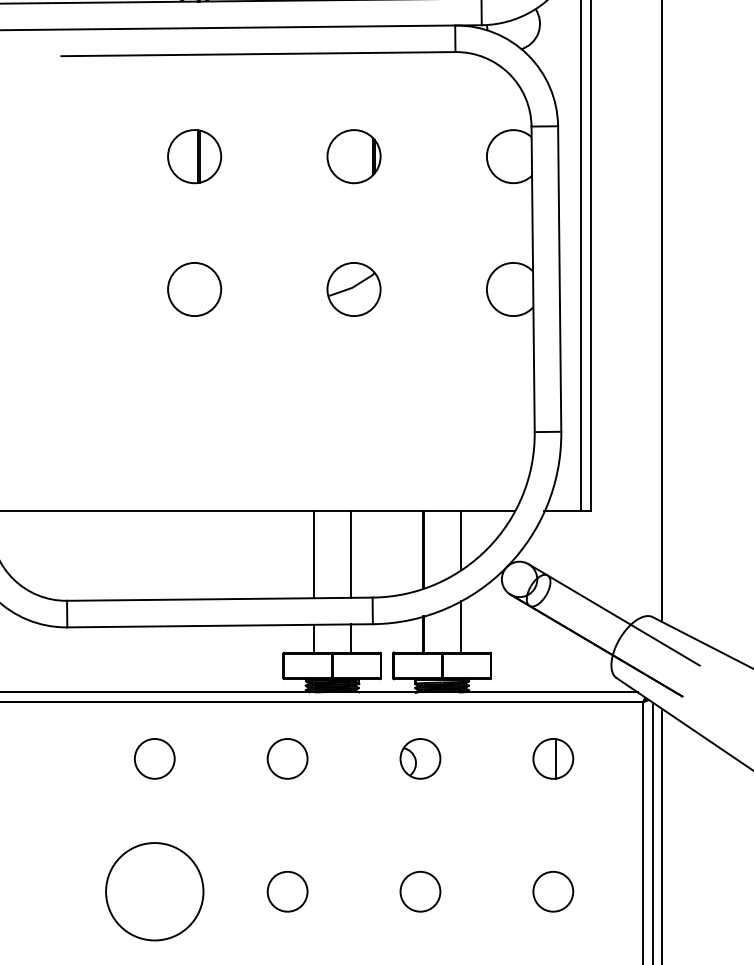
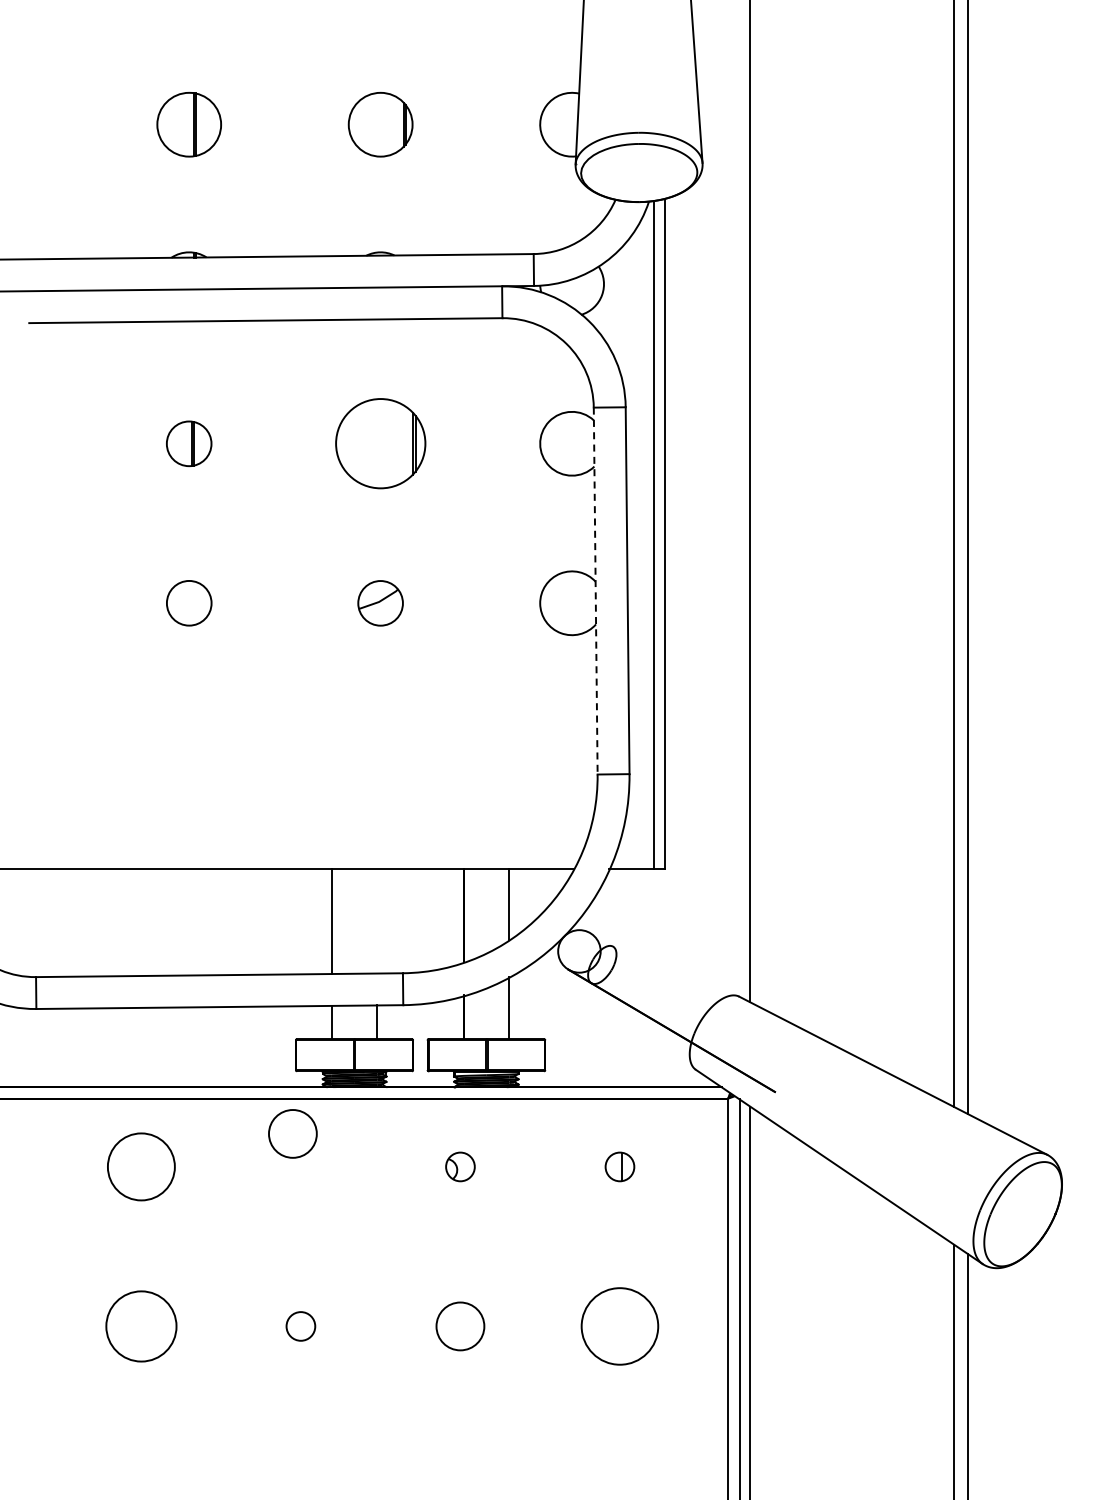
part: (194, 156) -> (188, 443), size x0.7
part: (353, 156) -> (380, 443), size x1.4
line: (532, 279) -> (595, 591), solid -> dashed
circle: (194, 289) -> (189, 603), size x0.7
part: (353, 289) -> (380, 603), size x0.7
line: (351, 554) -> (377, 921), removed
line: (613, 614) -> (692, 993), removed
circle: (154, 758) -> (141, 1166), size x1.4
circle: (287, 758) -> (292, 1133), moved
part: (420, 758) -> (460, 1166), size x0.6
part: (552, 758) -> (619, 1166), size x0.6
circle: (154, 891) -> (141, 1326), size x0.6
circle: (287, 891) -> (300, 1326), size x0.6
circle: (552, 891) -> (619, 1326), size x1.6

